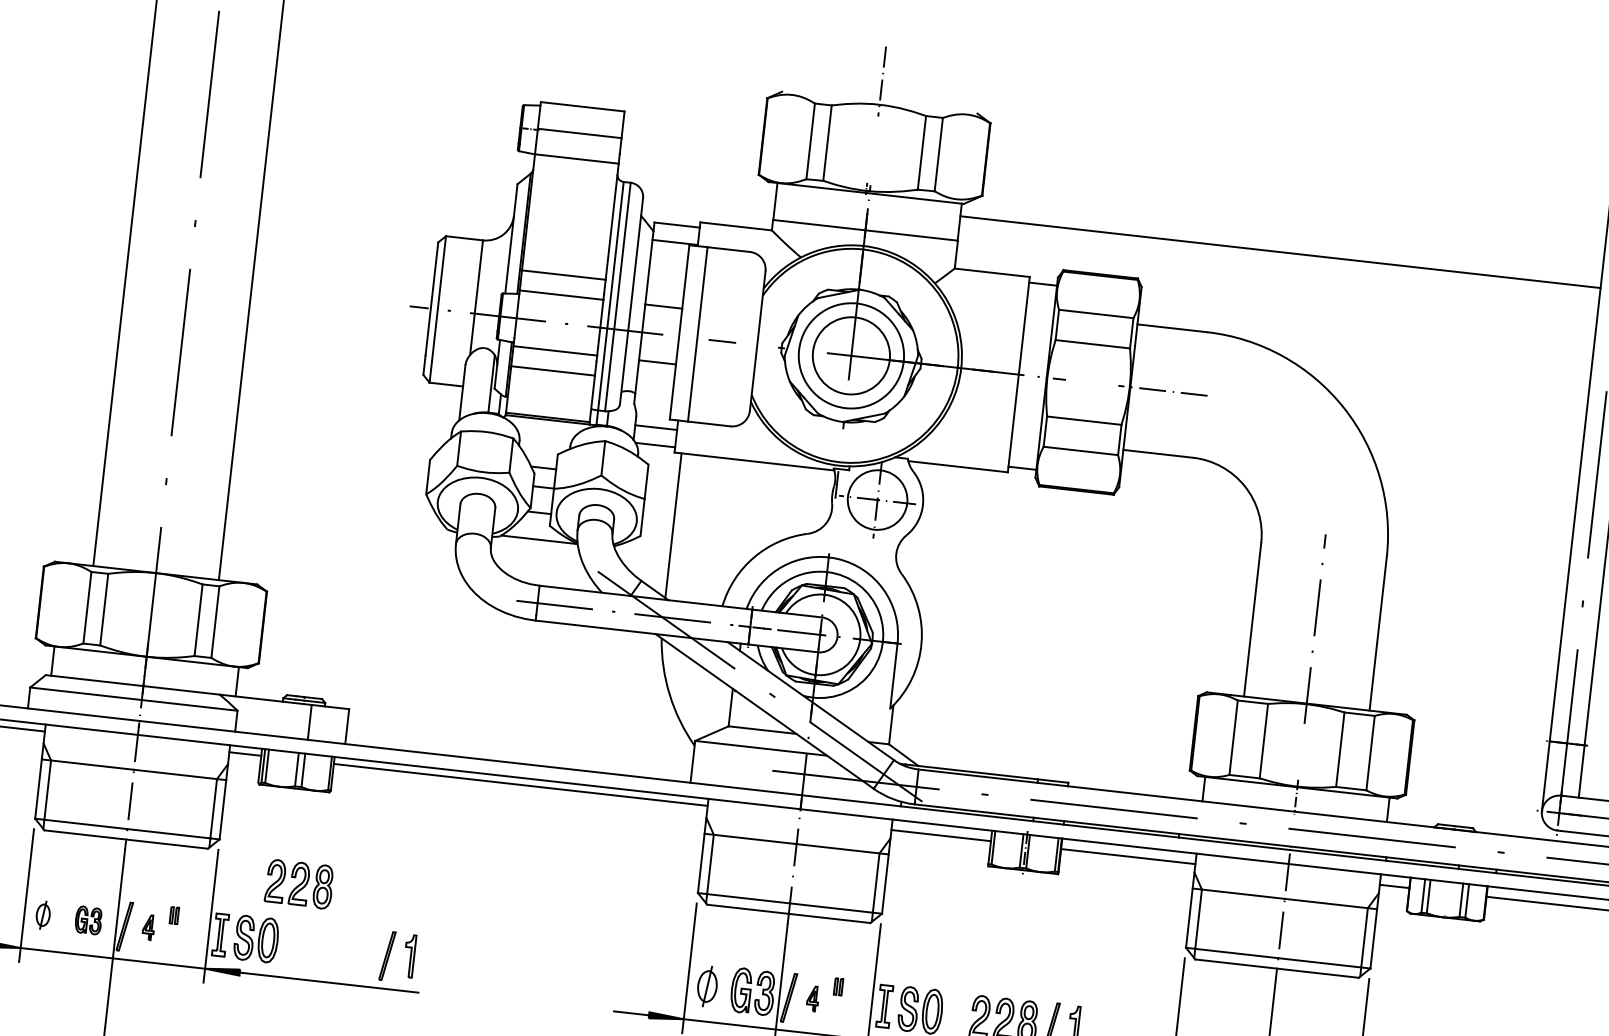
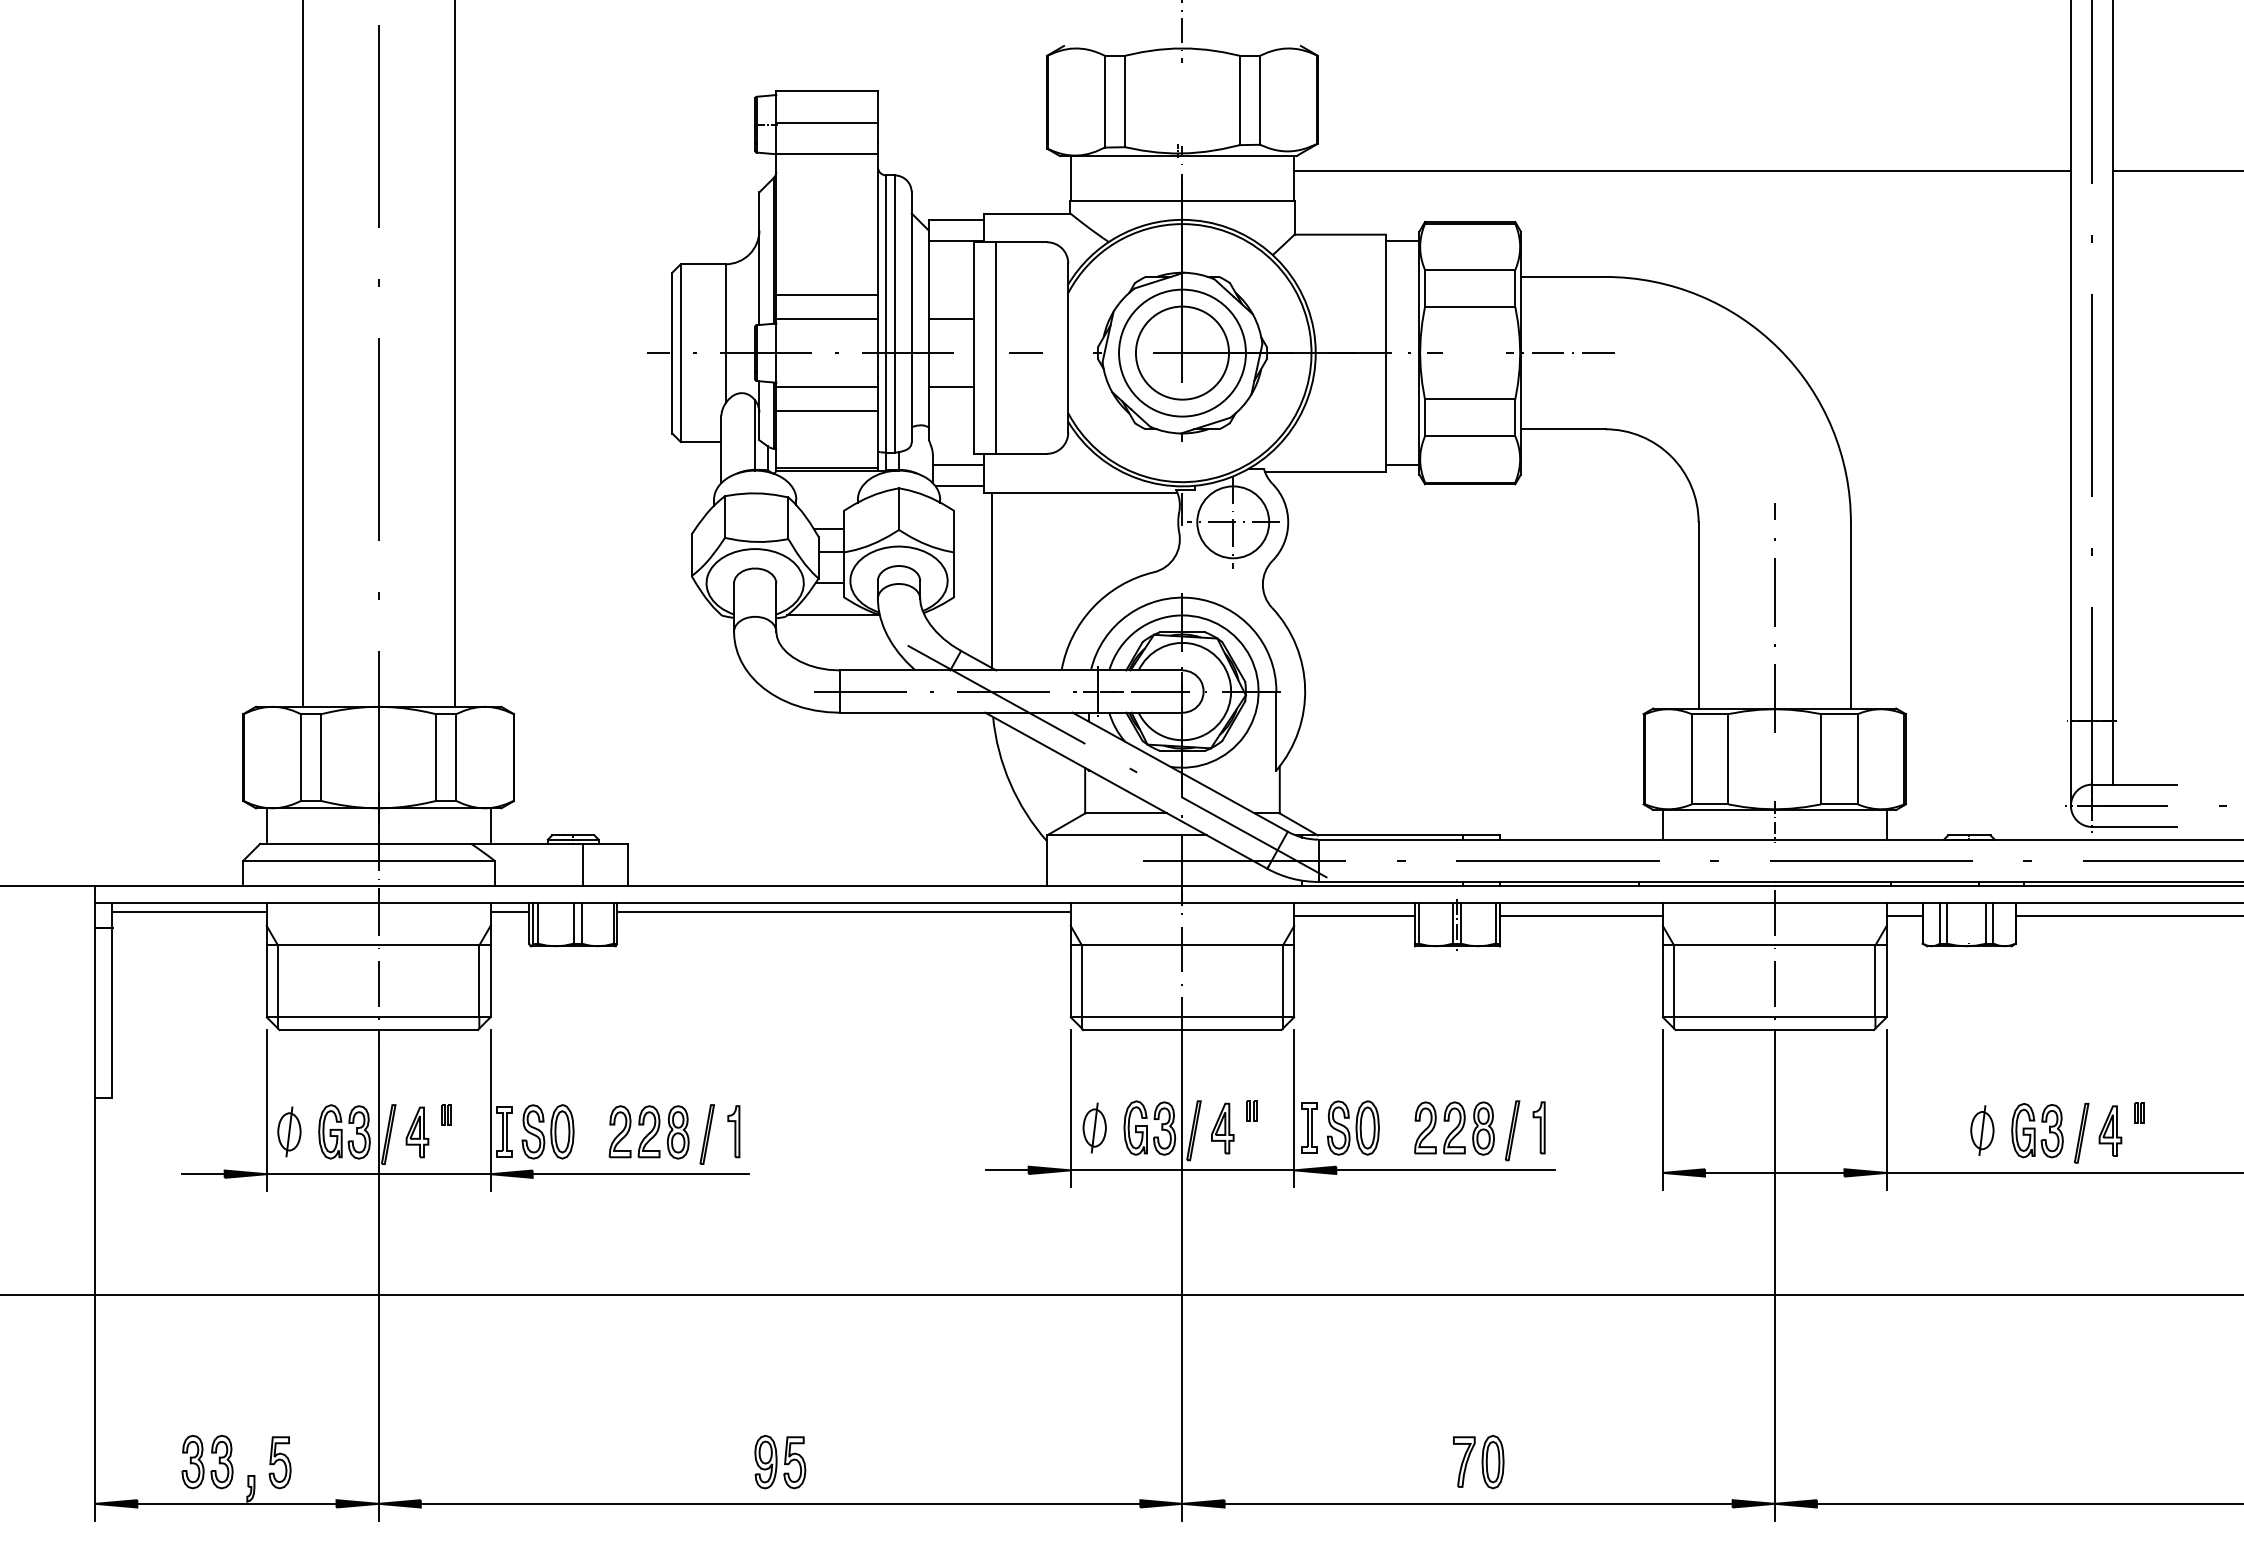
part: (298, 884) -> (648, 1132), moved
part: (43, 914) -> (289, 1131), size x1.43
part: (88, 920) -> (344, 1131), size x1.67
part: (148, 927) -> (417, 1132), size x1.67
part: (812, 998) -> (1222, 1128), size x1.67

